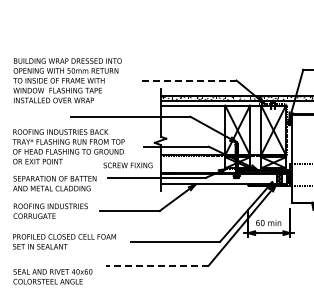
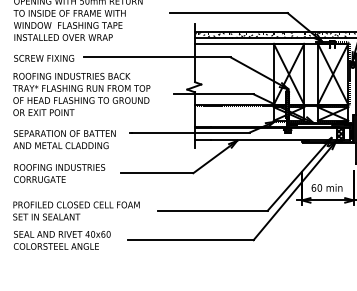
line: (188, 80) -> (228, 13), dashed -> solid
text: (127, 165) -> (43, 58), moved
line: (157, 265) -> (190, 240), dashed -> solid
text: (52, 276) -> (61, 240), moved

